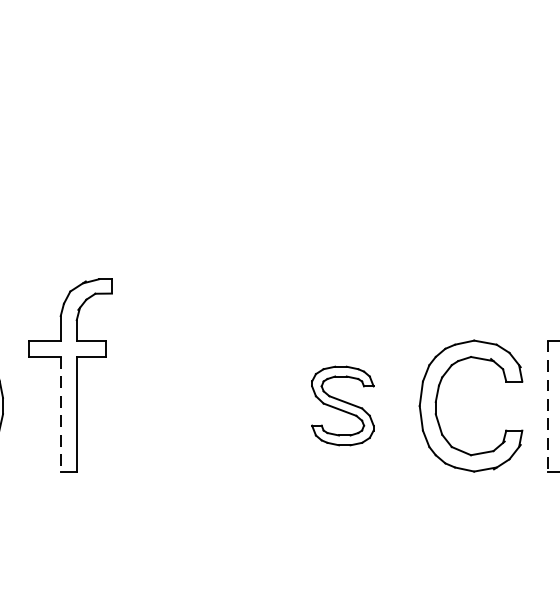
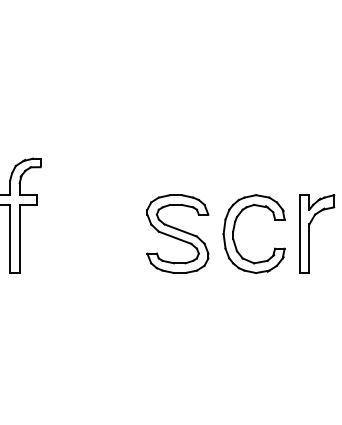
part: (342, 405) -> (177, 233), size x1.67
line: (547, 406) -> (299, 234), dashed -> solid
line: (61, 415) -> (10, 239), dashed -> solid

